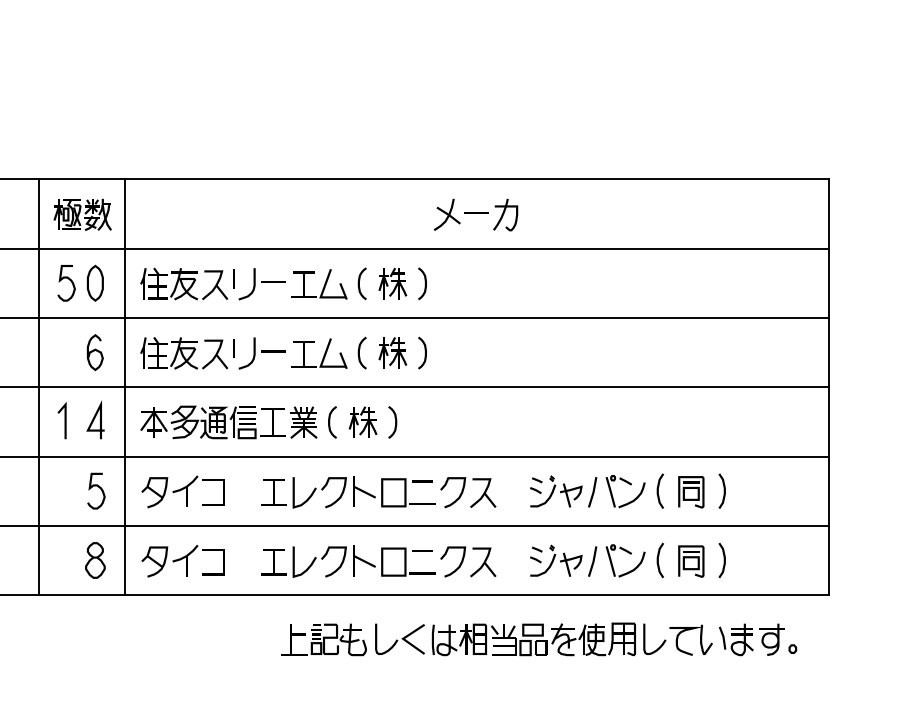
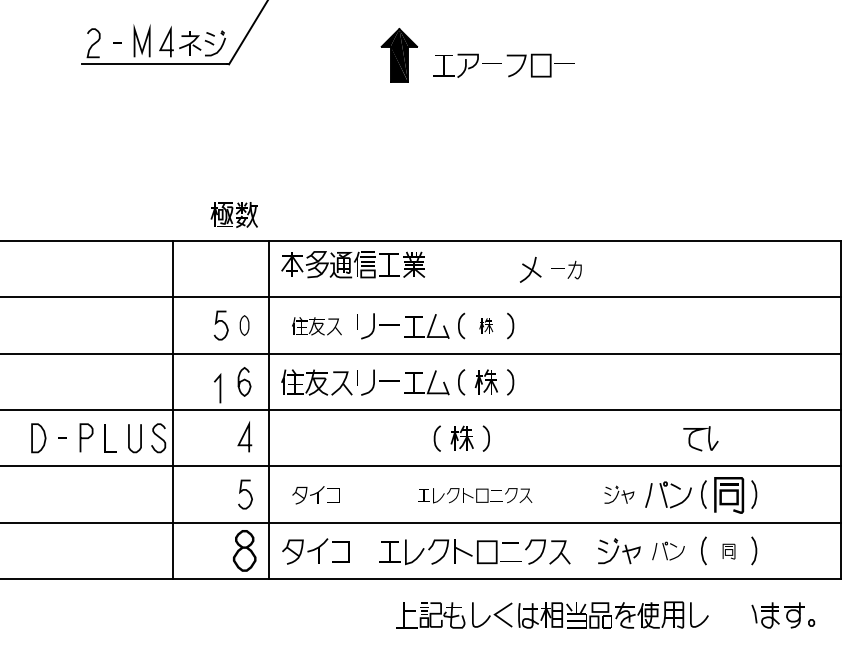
part: (81, 214) -> (233, 214), moved
part: (491, 214) -> (566, 269), size x0.7
part: (95, 283) -> (244, 325), size x0.7
part: (391, 283) -> (485, 325), size x0.6
part: (183, 284) -> (316, 326), size x0.7
line: (38, 387) -> (173, 410), moved
line: (64, 420) -> (219, 388), moved
part: (228, 422) -> (352, 264), moved
part: (556, 491) -> (619, 494), size x0.7
part: (182, 492) -> (315, 495), size x0.7
part: (378, 492) -> (474, 495), size x0.6
part: (690, 492) -> (728, 495), size x1.4
part: (95, 559) -> (244, 550), size x1.4
part: (616, 559) -> (668, 550), size x0.7
part: (690, 561) -> (728, 551), size x0.6
part: (686, 631) -> (697, 431), moved

